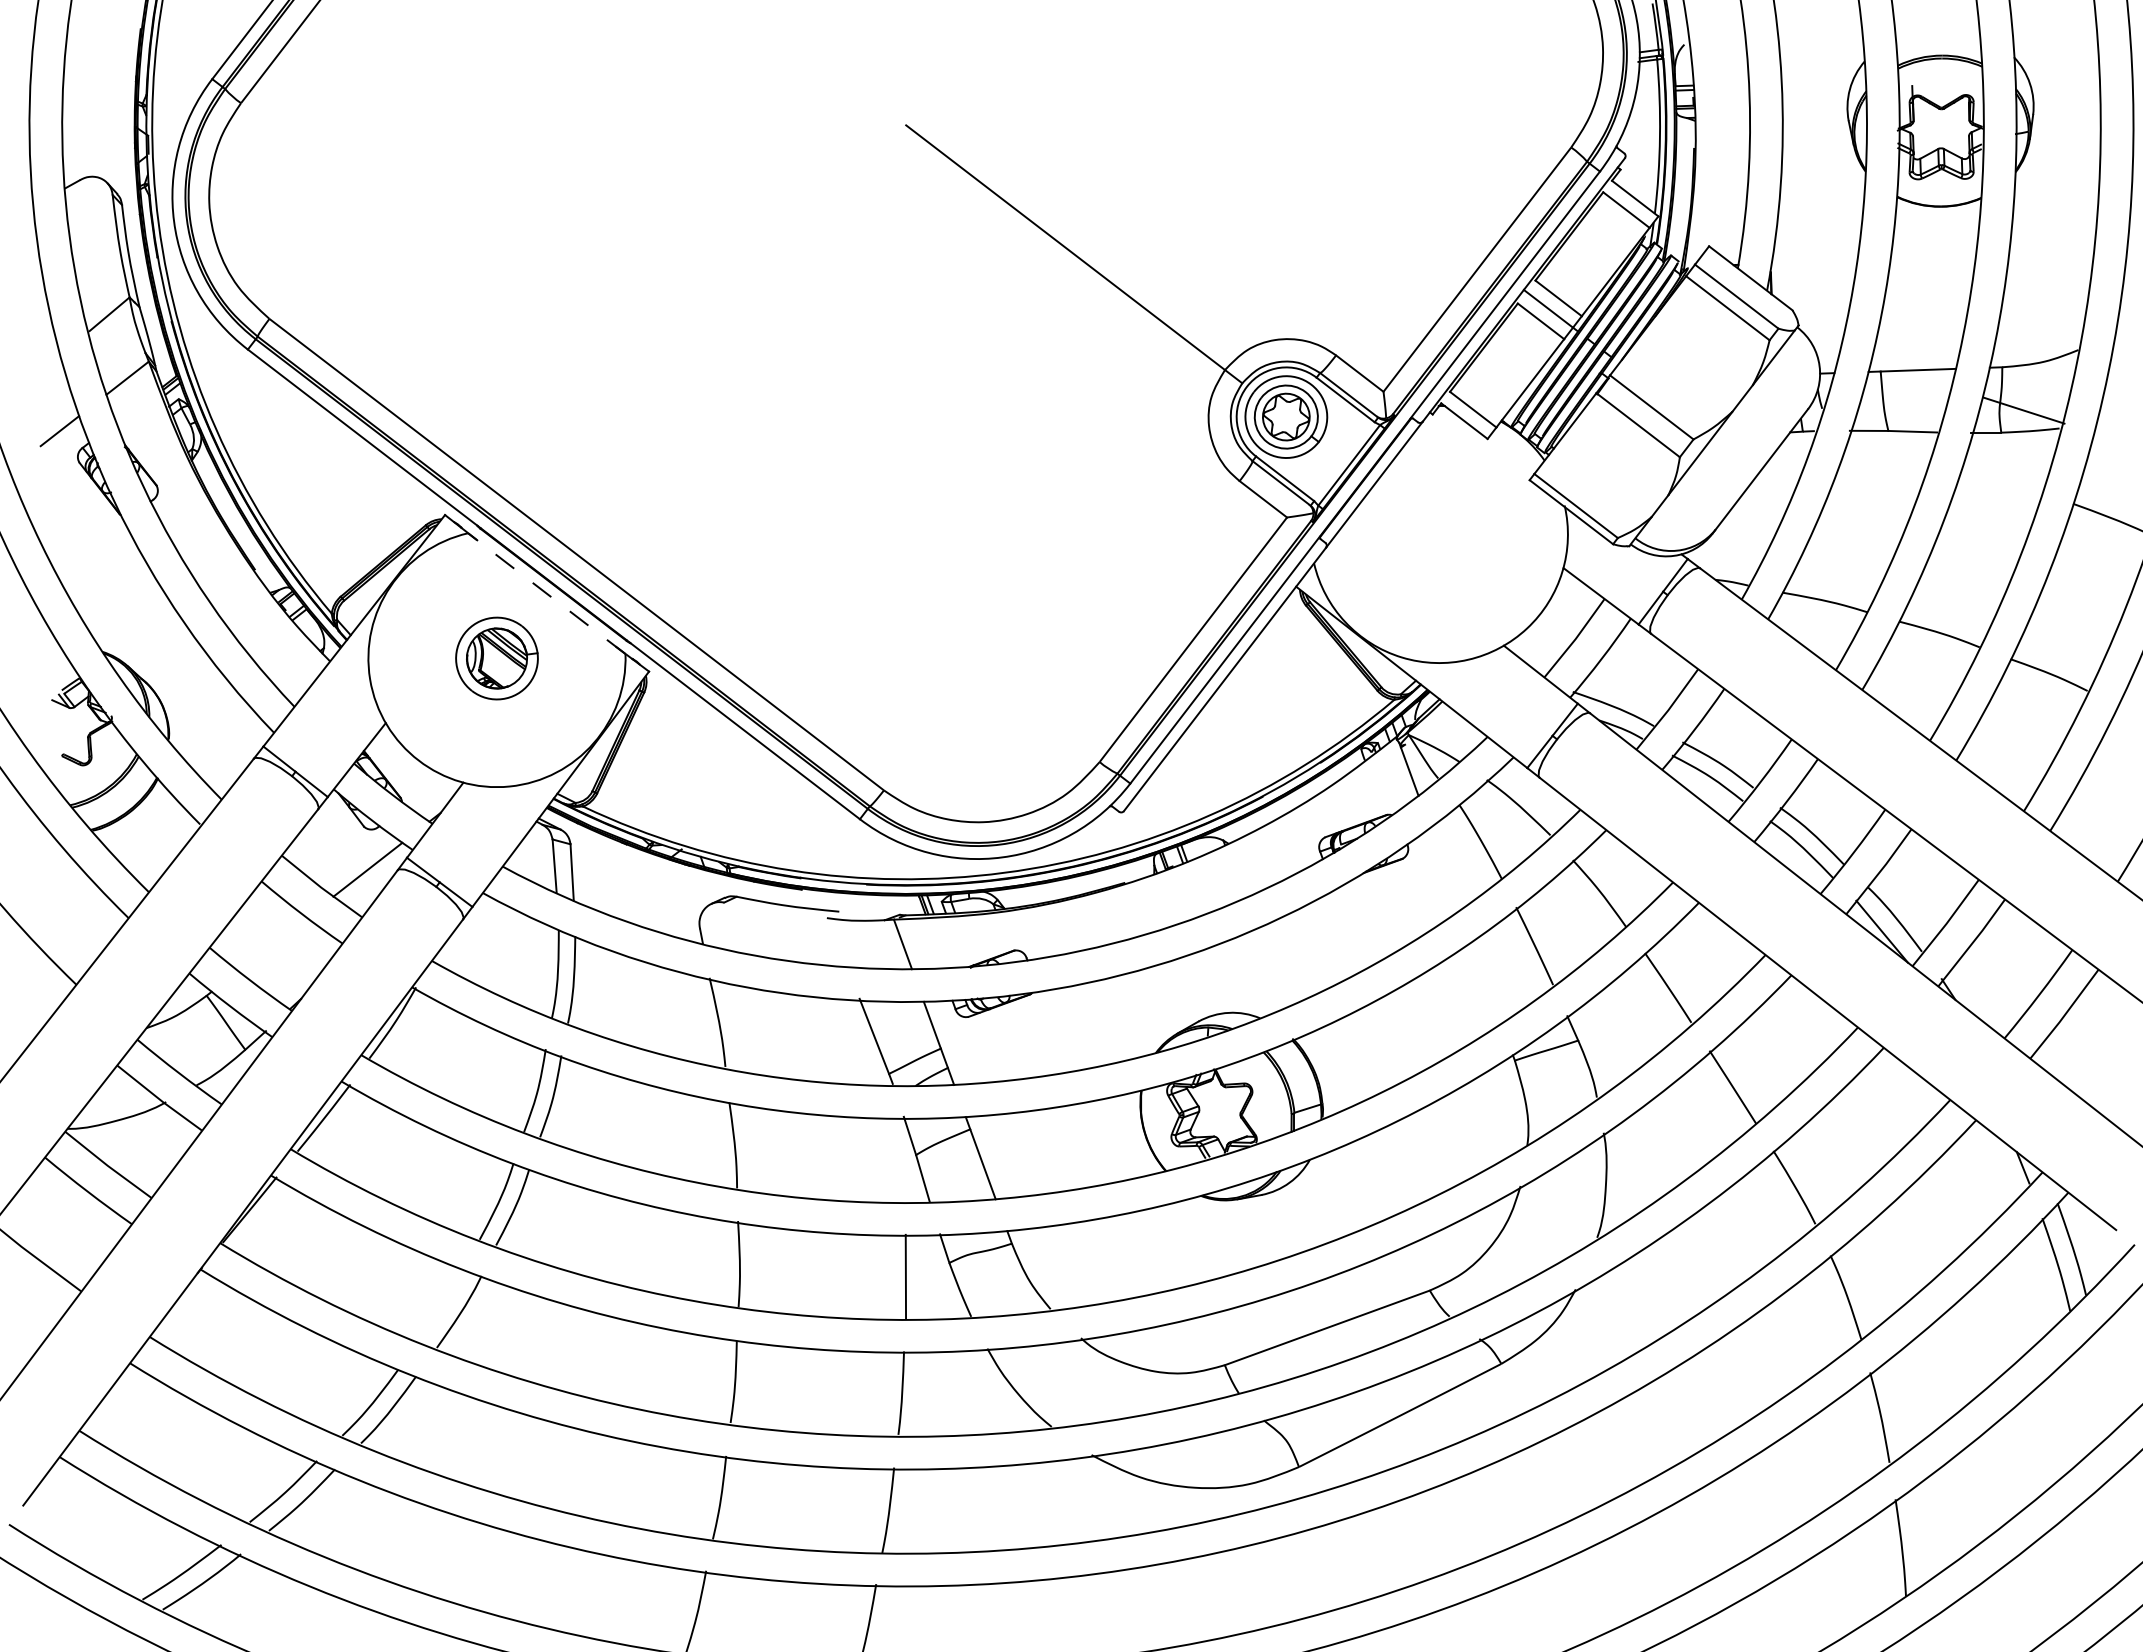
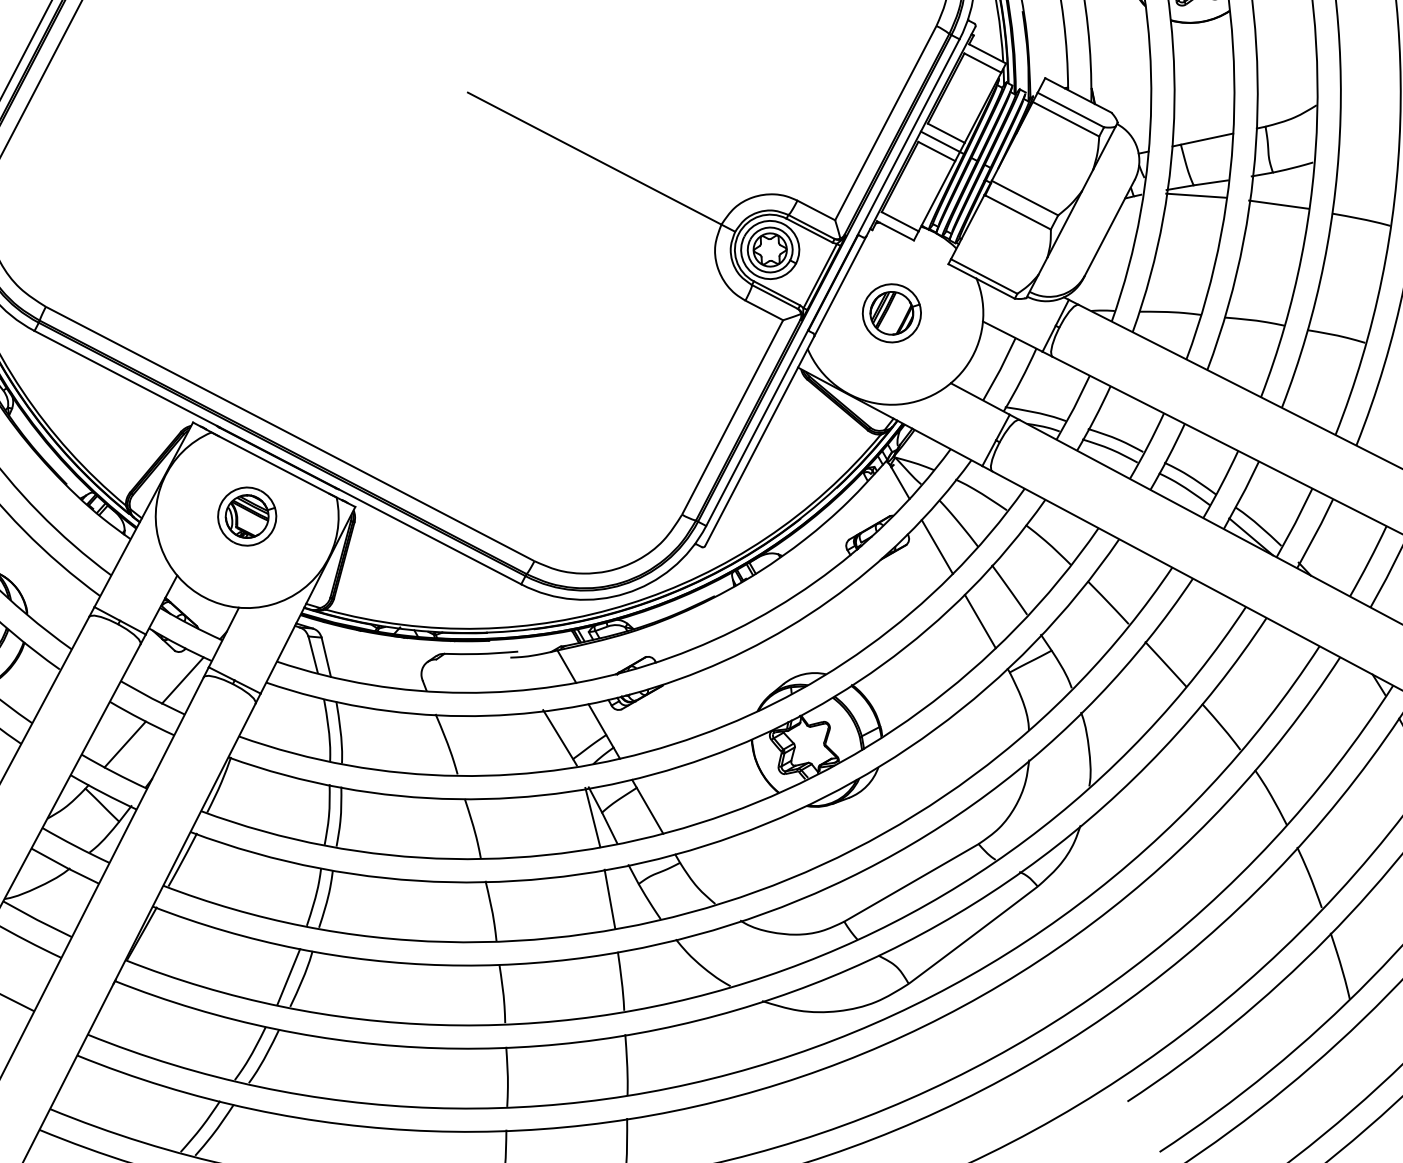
line: (2023, 410) -> (1278, 204), moved
line: (1889, 445) -> (1196, 195), added
part: (1439, 534) -> (892, 313), added
line: (546, 593) -> (273, 464), dashed -> solid
line: (1445, 869) -> (937, 547), added
line: (272, 944) -> (125, 744), added
line: (1486, 982) -> (980, 621), added
line: (902, 1159) -> (593, 817), added
line: (441, 1305) -> (288, 976), added

